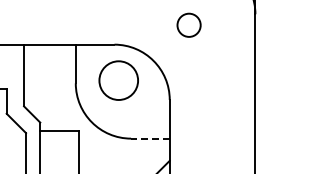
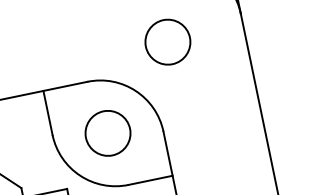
circle: (188, 24) -> (167, 41), size x1.67
circle: (118, 80) -> (107, 133), moved
line: (149, 138) -> (149, 180), dashed -> solid

